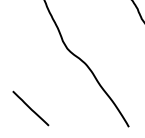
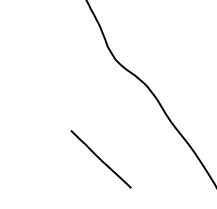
line: (30, 108) -> (100, 159), moved

